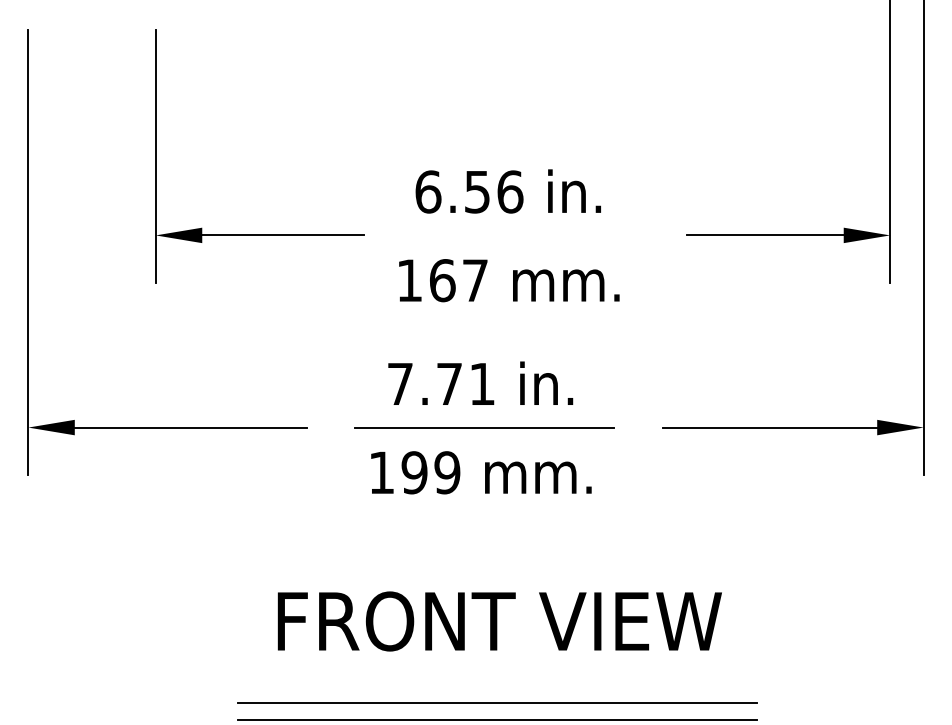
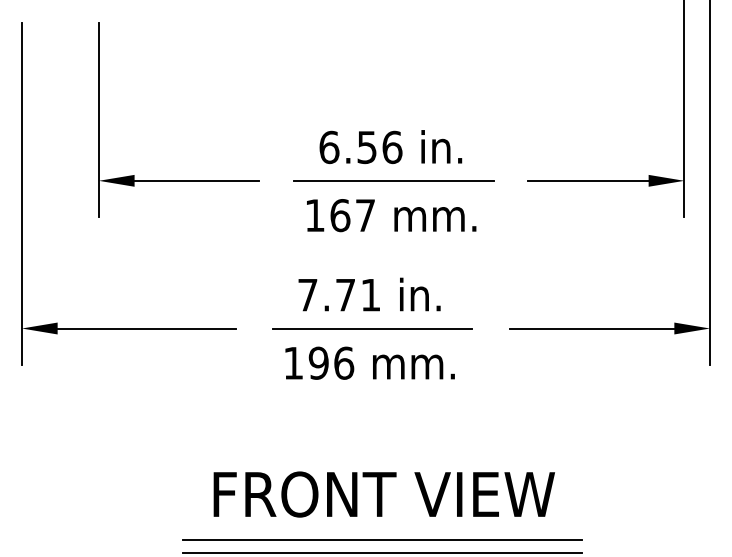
part: (259, 234) -> (178, 180), moved
line: (511, 234) -> (393, 180), added
text: (448, 471) -> (344, 362), 199 -> 196
text: (498, 621) -> (383, 494), moved

